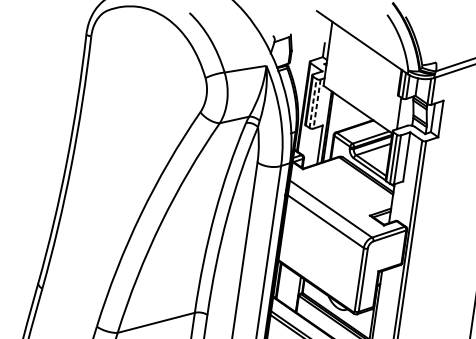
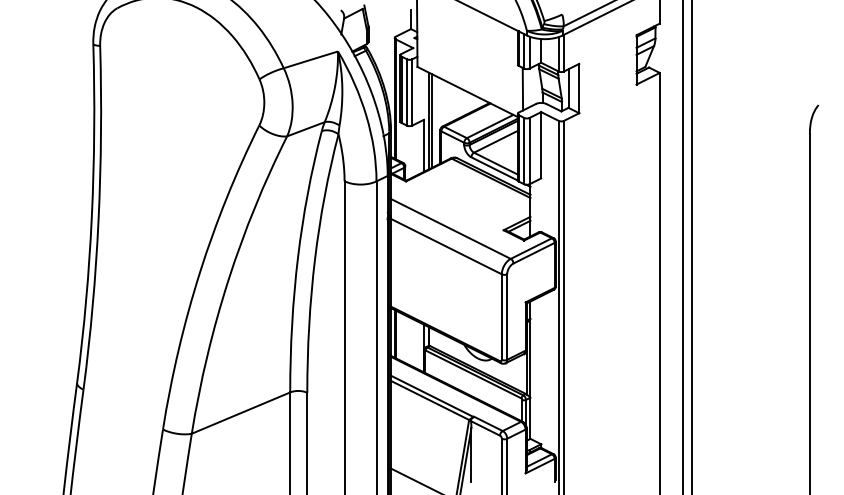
line: (312, 102) -> (406, 91), dashed -> solid
line: (317, 104) -> (412, 92), dashed -> solid

